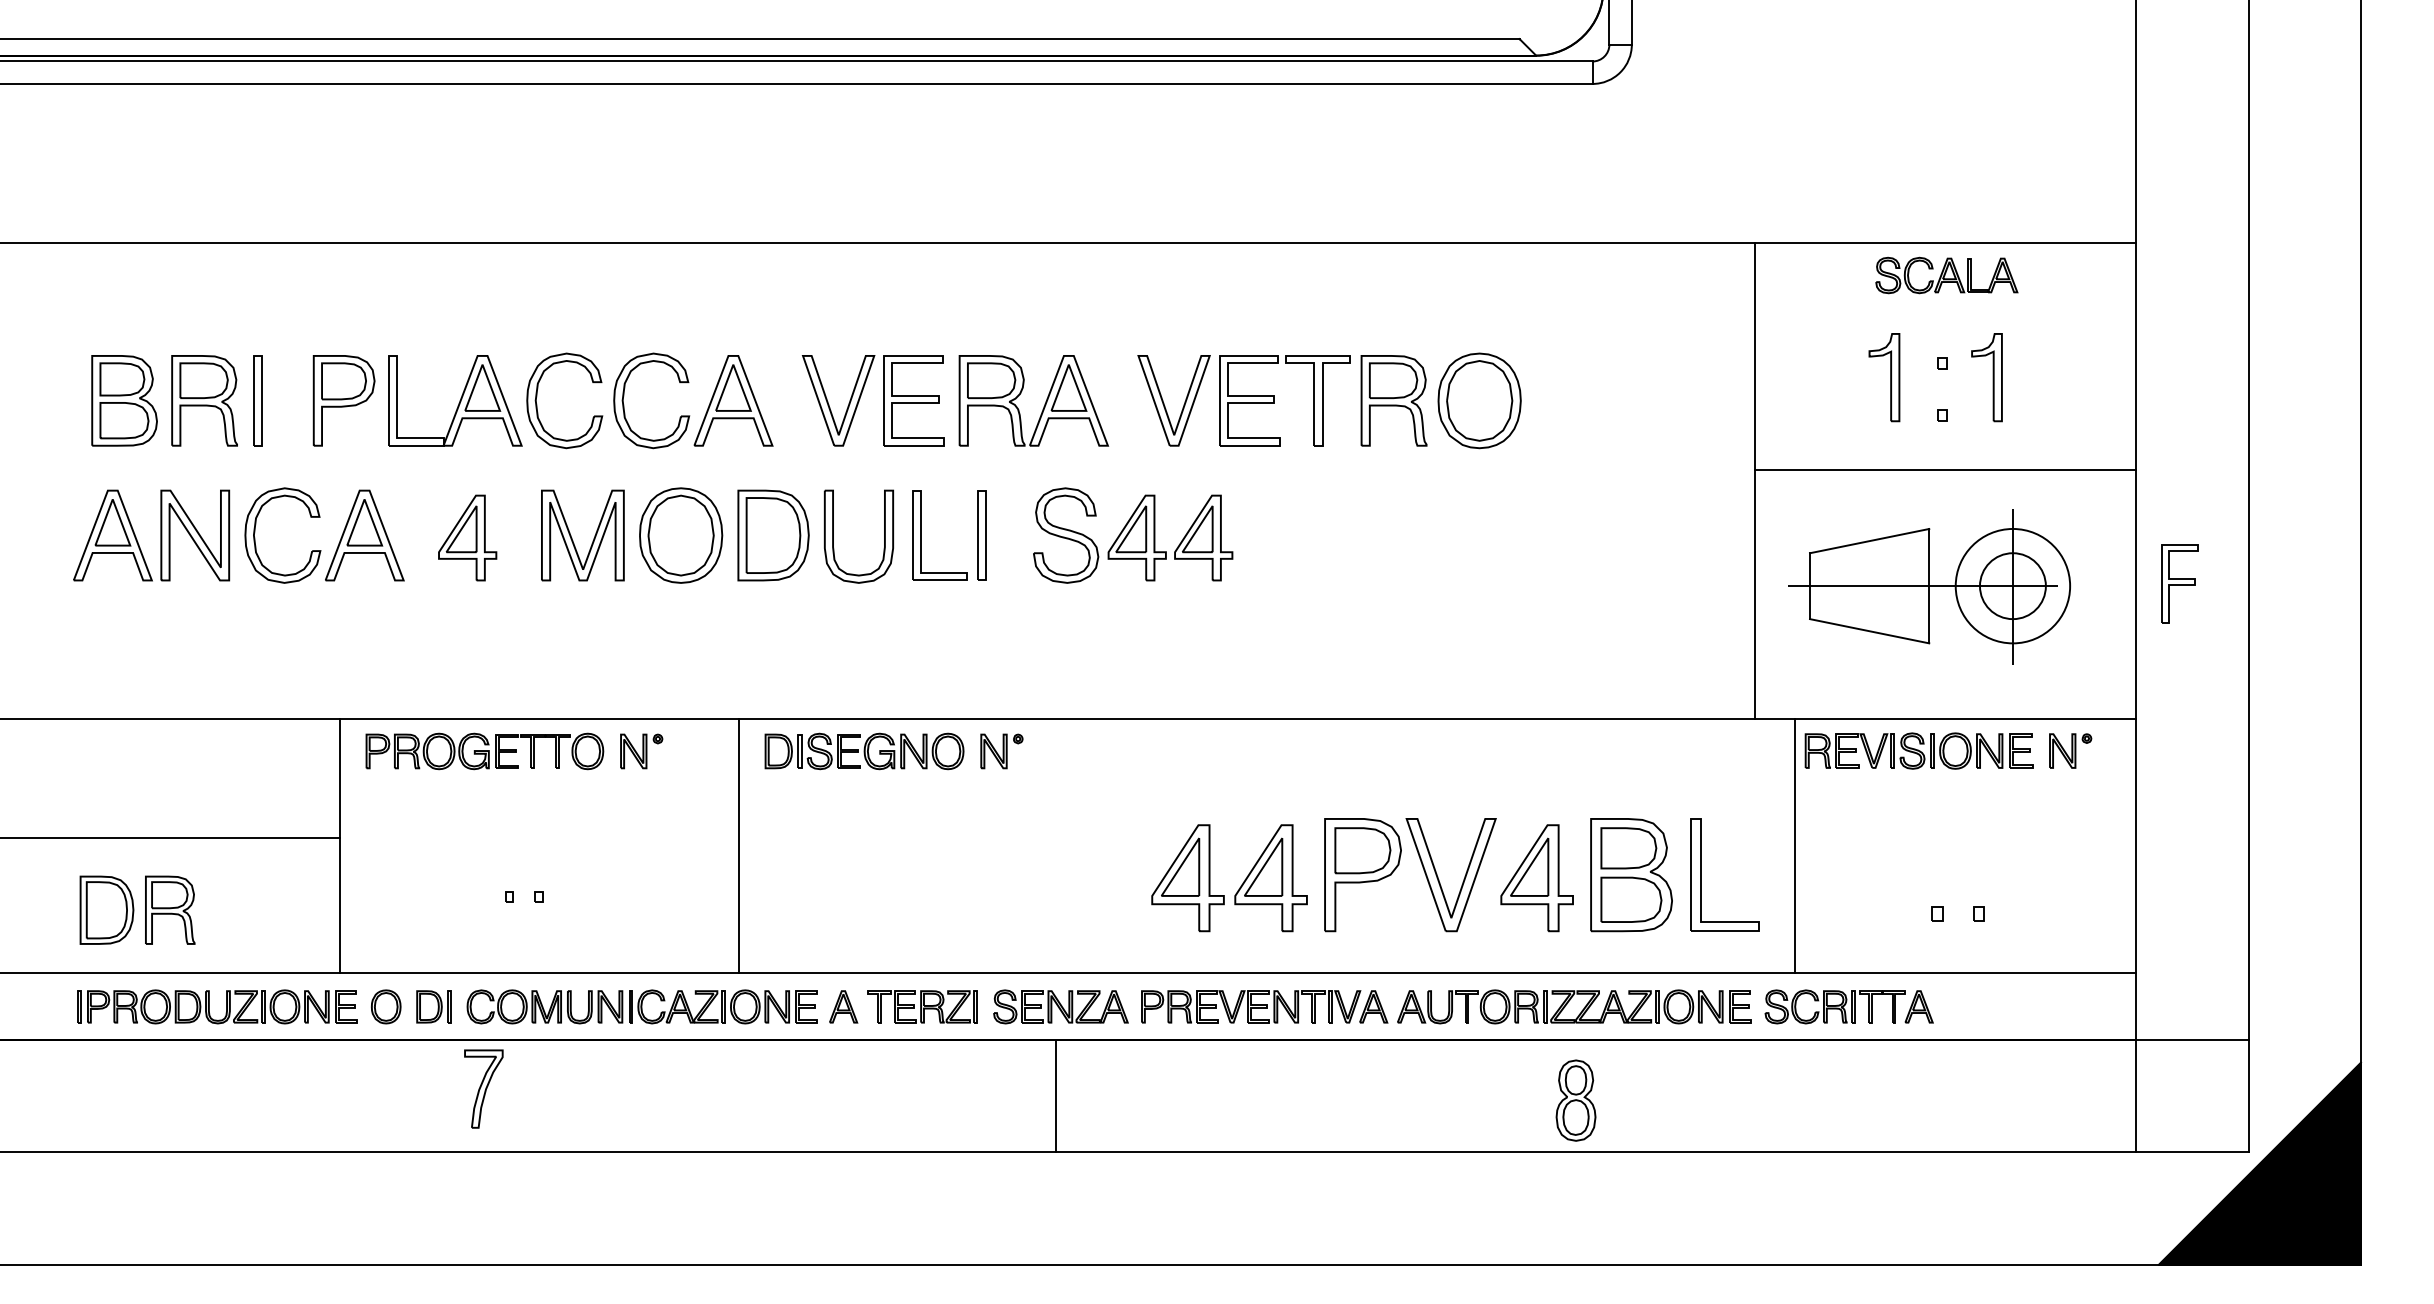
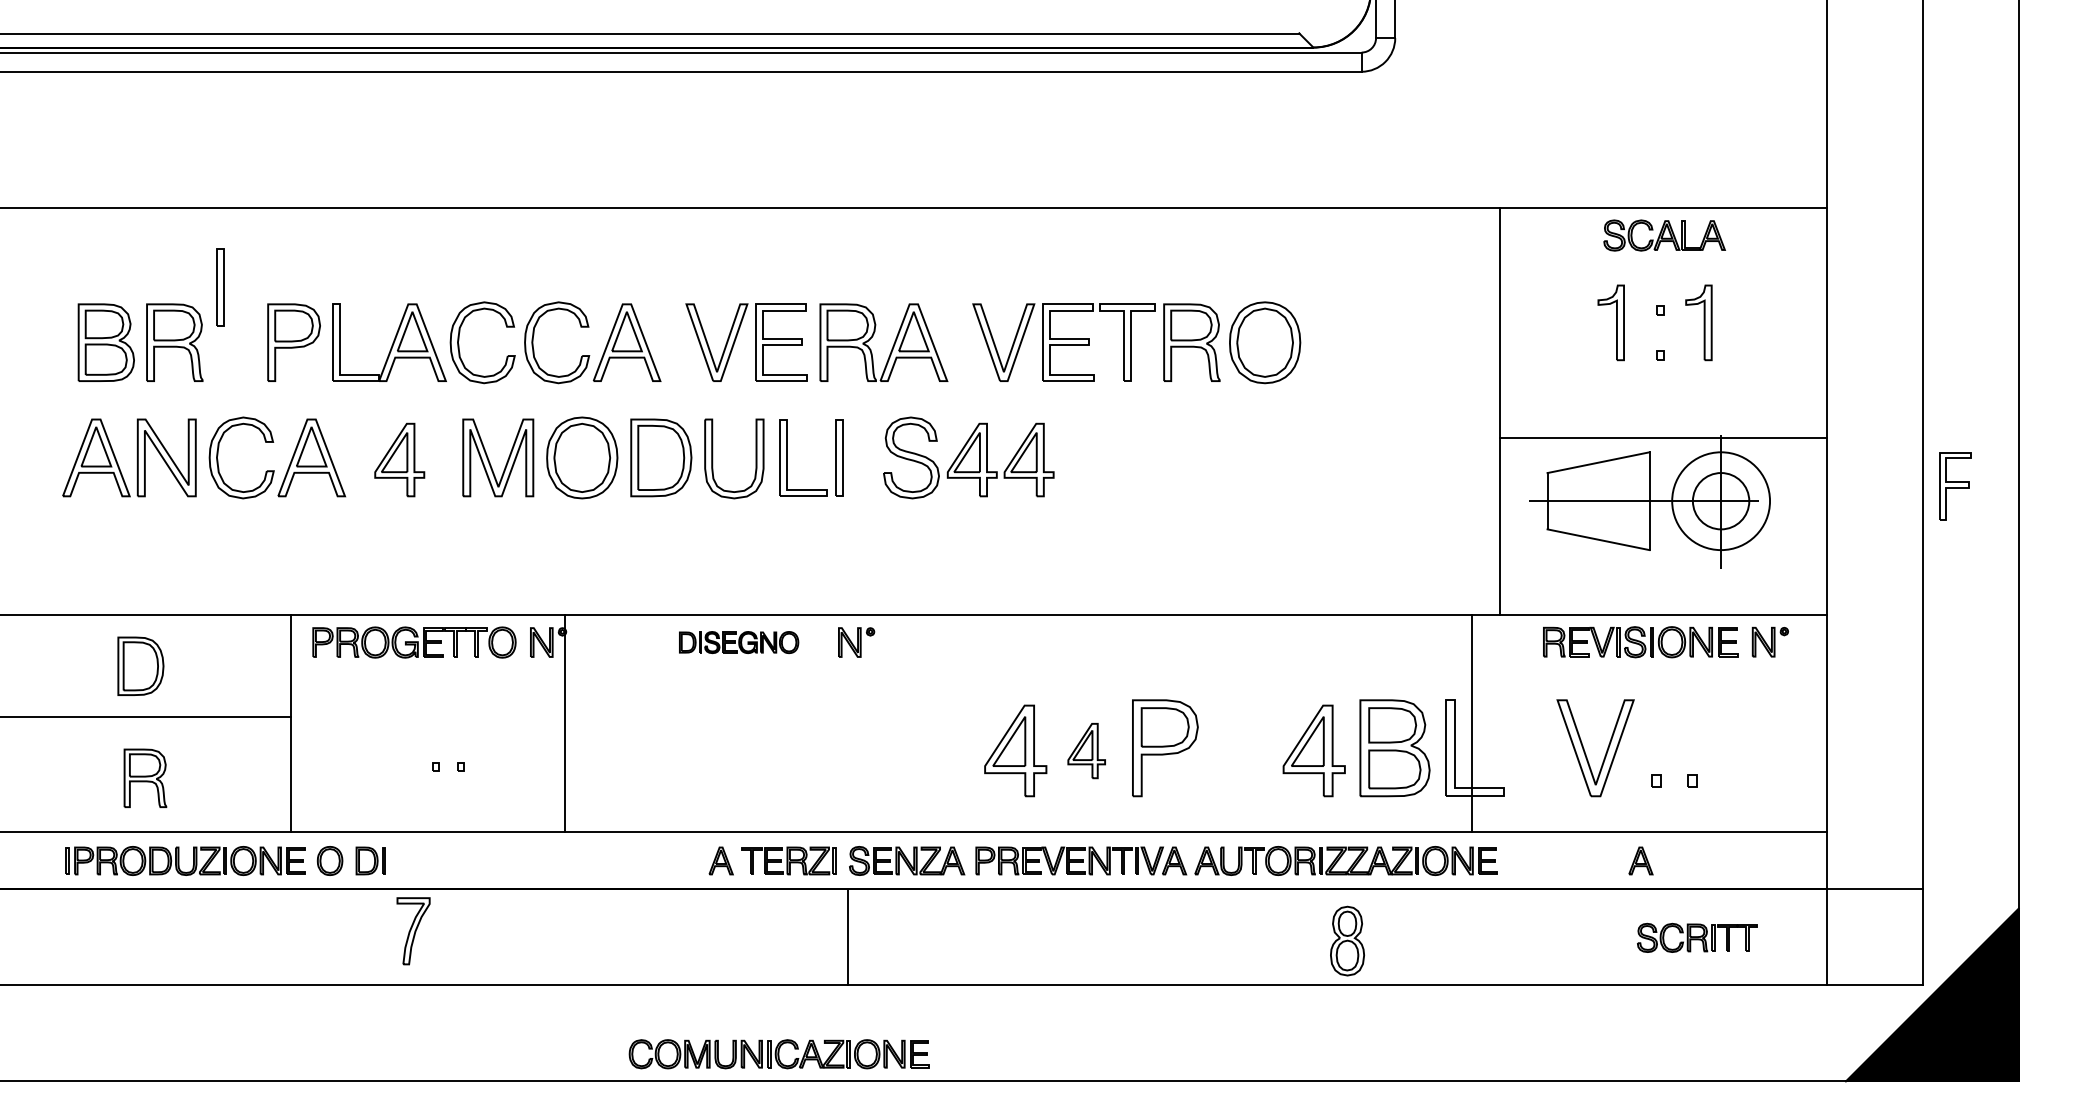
part: (257, 400) -> (220, 286), moved
line: (1945, 470) -> (1663, 438), moved
part: (2179, 583) -> (1955, 486), moved
part: (864, 751) -> (739, 642), size x0.7
line: (739, 845) -> (565, 722), moved
line: (1795, 845) -> (1471, 722), moved
part: (1270, 878) -> (1086, 751), size x0.6
part: (1439, 879) -> (1585, 752), moved
part: (106, 909) -> (140, 665), moved
part: (641, 1006) -> (778, 1053), moved
part: (1834, 1006) -> (1696, 937), moved
line: (1056, 1096) -> (848, 937), moved

